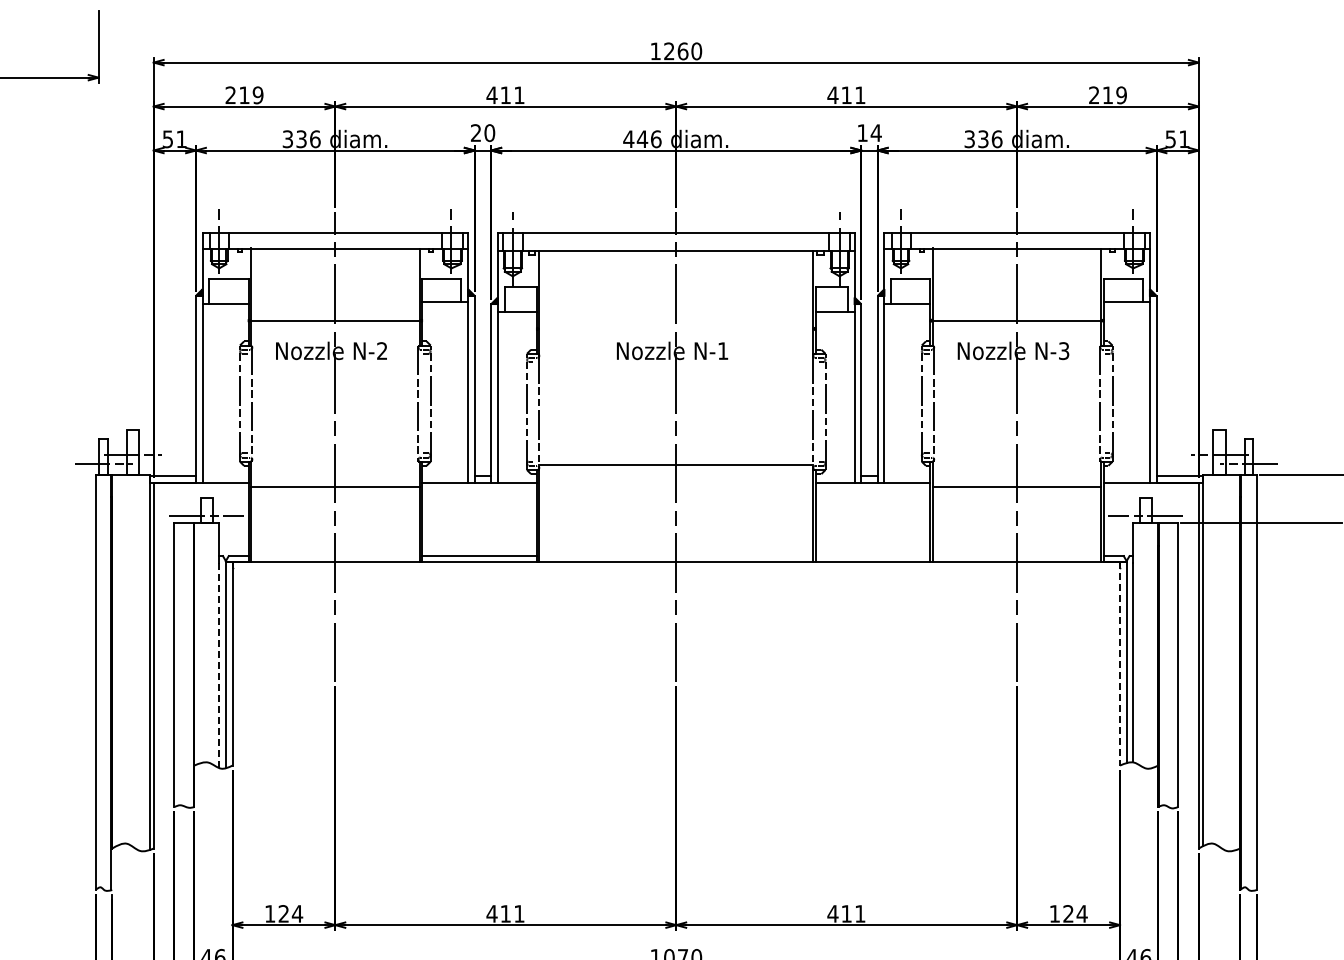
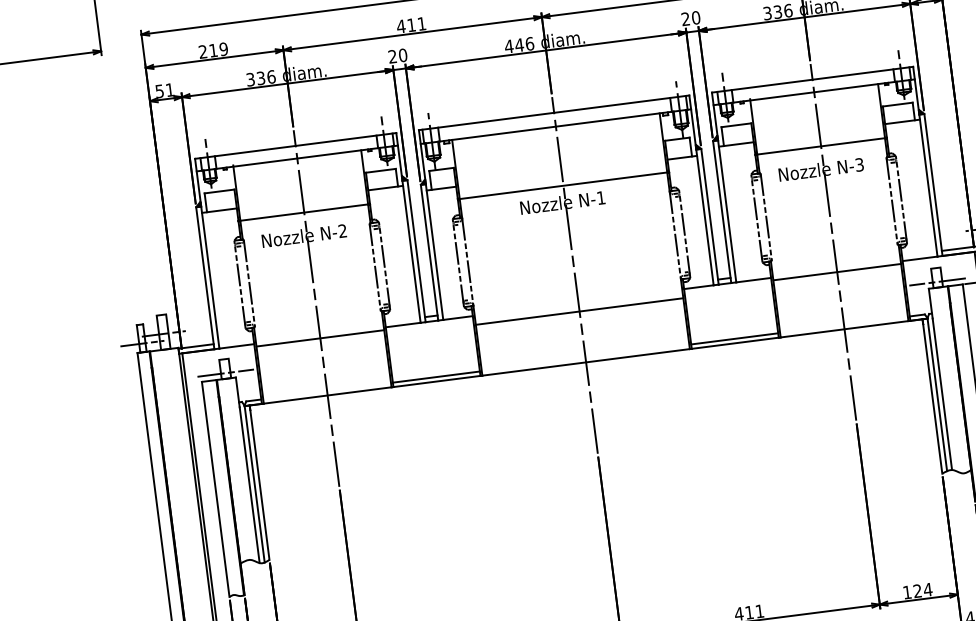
text: (869, 133) -> (691, 18), 14 -> 20
line: (675, 328) -> (562, 185), added
line: (676, 464) -> (579, 311), moved
line: (872, 556) -> (734, 339), added
line: (1120, 663) -> (932, 396), dashed -> solid
line: (219, 665) -> (249, 485), dashed -> solid

